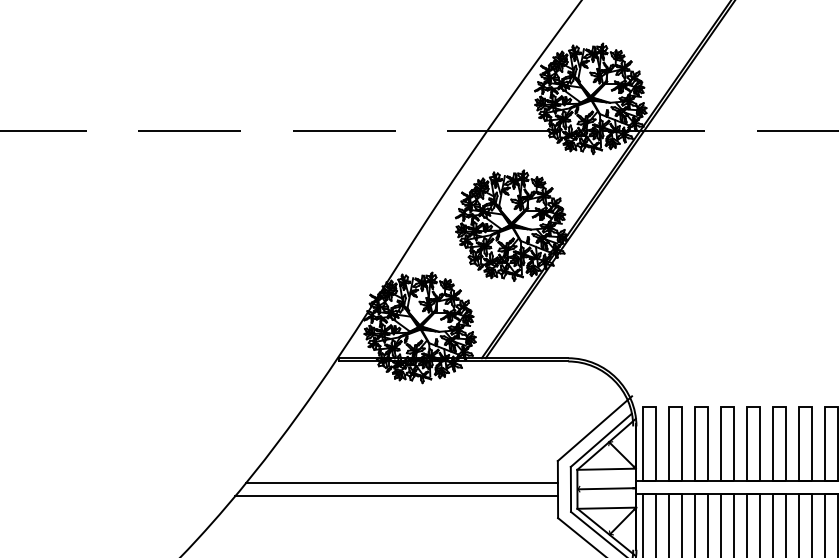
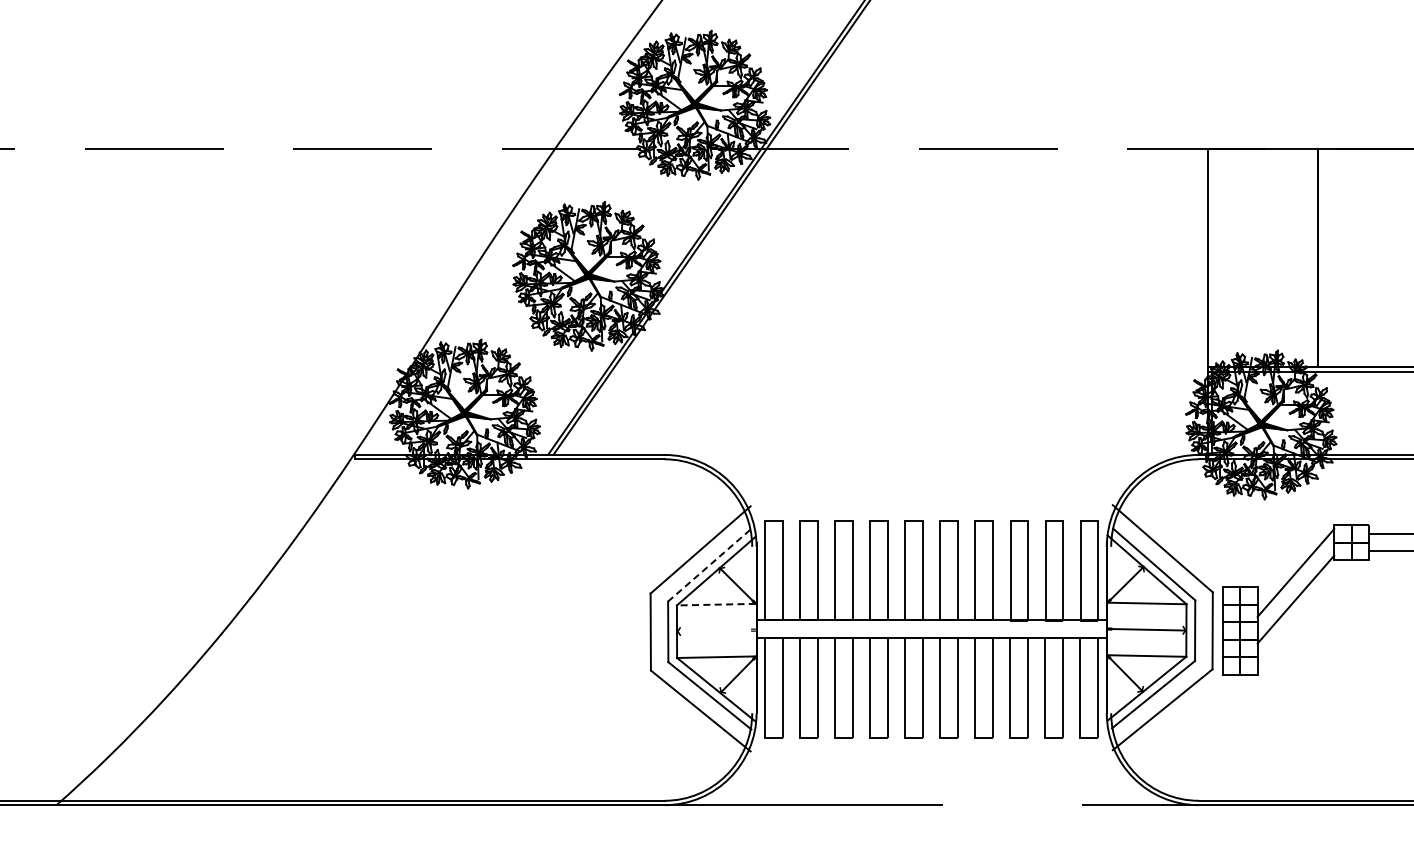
line: (601, 440) -> (709, 565), solid -> dashed
line: (605, 469) -> (715, 604), solid -> dashed
line: (402, 483) -> (440, 623), removed
line: (606, 488) -> (716, 630), removed
line: (396, 495) -> (432, 640), removed

